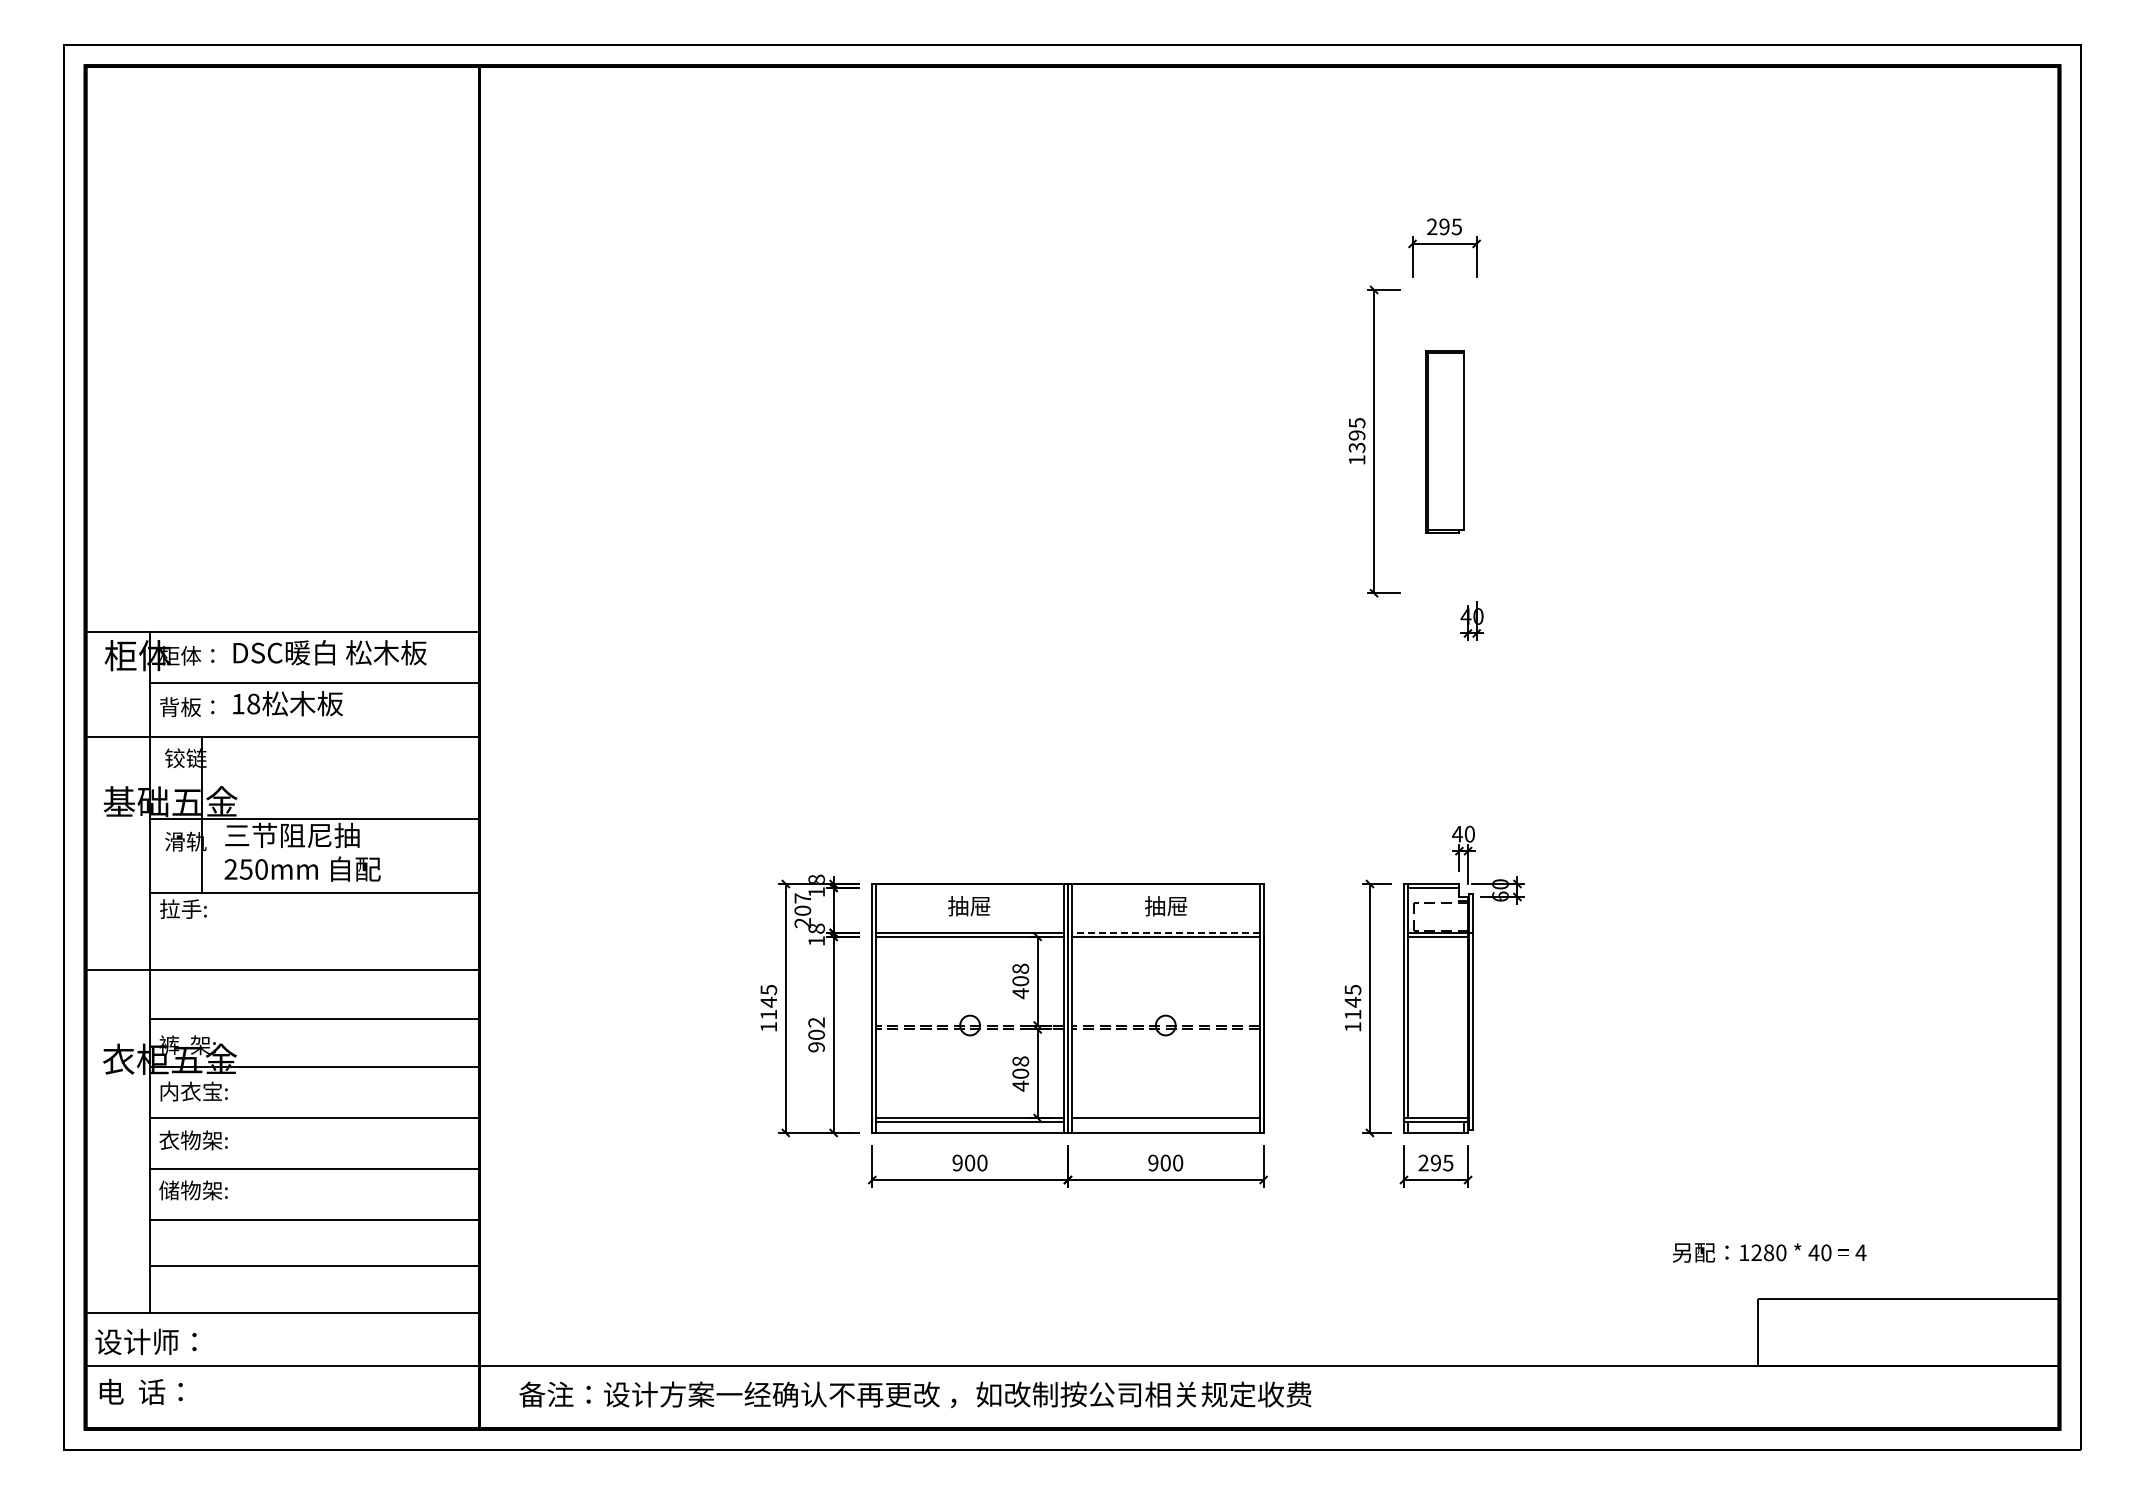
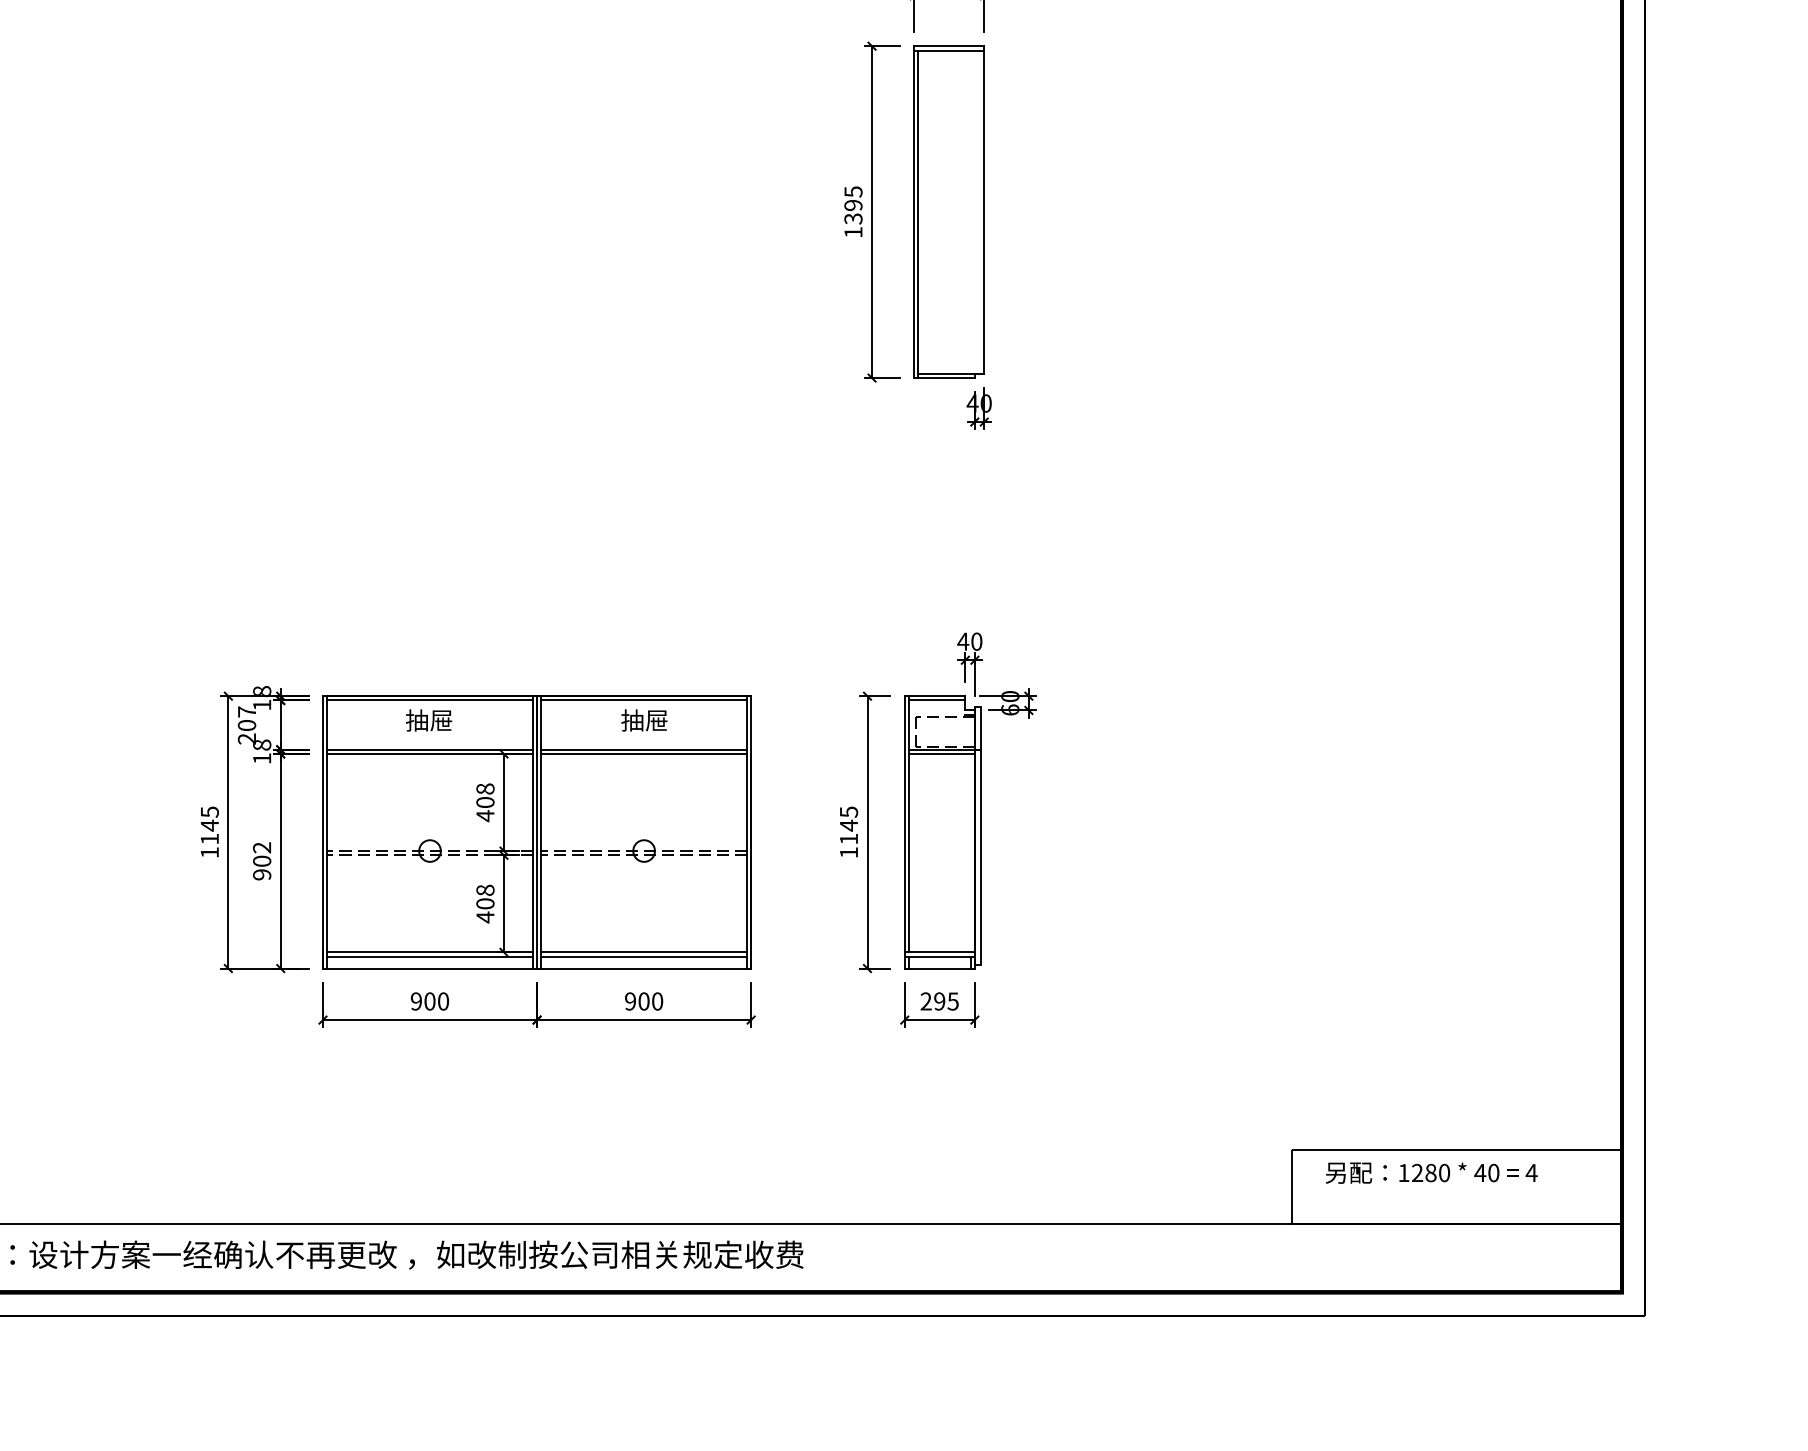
part: (1444, 441) -> (949, 212), size x1.67
line: (970, 887) -> (430, 700), added
line: (1165, 887) -> (643, 700), added
line: (1165, 932) -> (643, 749), dashed -> solid
line: (1165, 1122) -> (643, 957), added
text: (1769, 1252) -> (1431, 1172), moved

